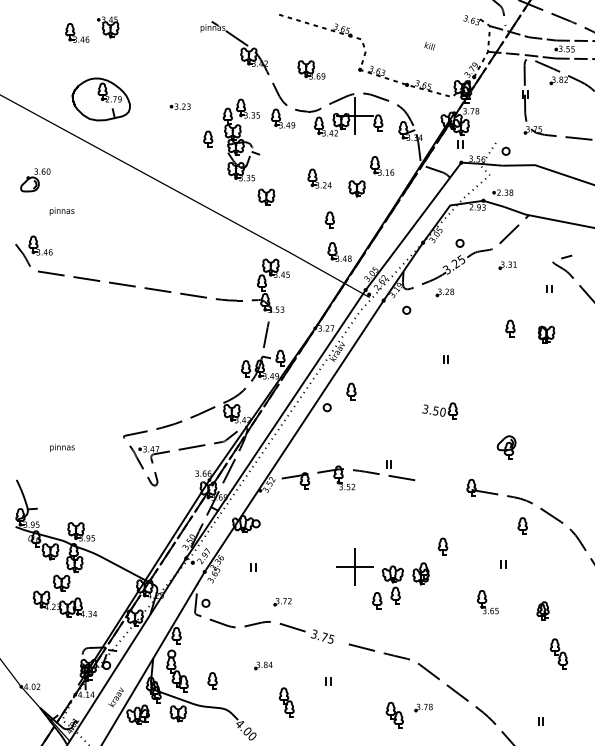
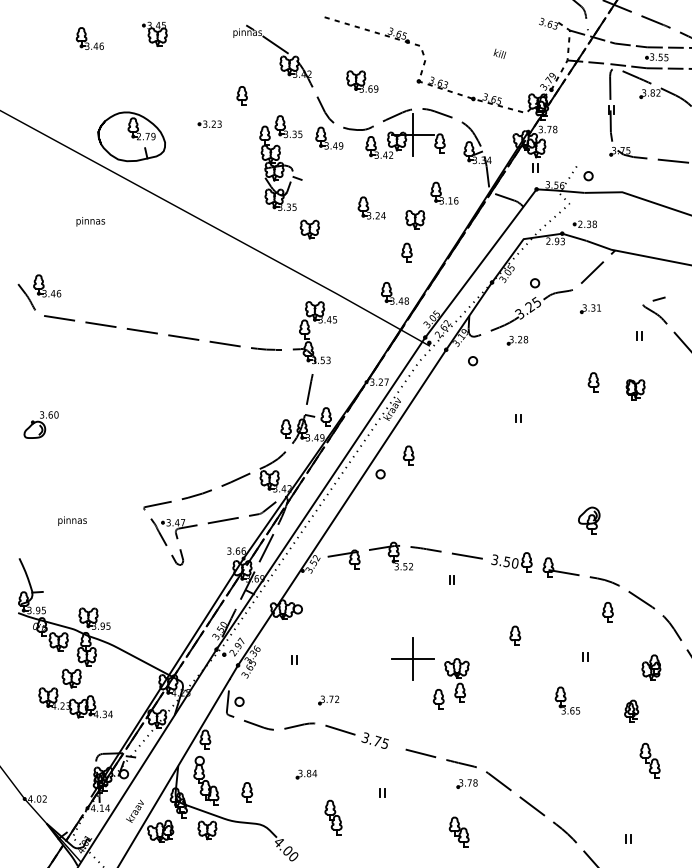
part: (108, 27) -> (155, 34), moved
part: (100, 99) -> (130, 136), moved
part: (208, 138) -> (242, 94), moved
part: (35, 180) -> (41, 425), moved
text: (61, 211) -> (90, 221), moved
part: (329, 219) -> (406, 251), moved
part: (440, 410) -> (512, 561), moved
part: (388, 464) -> (451, 579), moved
part: (420, 573) -> (650, 667), moved
part: (423, 707) -> (466, 783), moved

